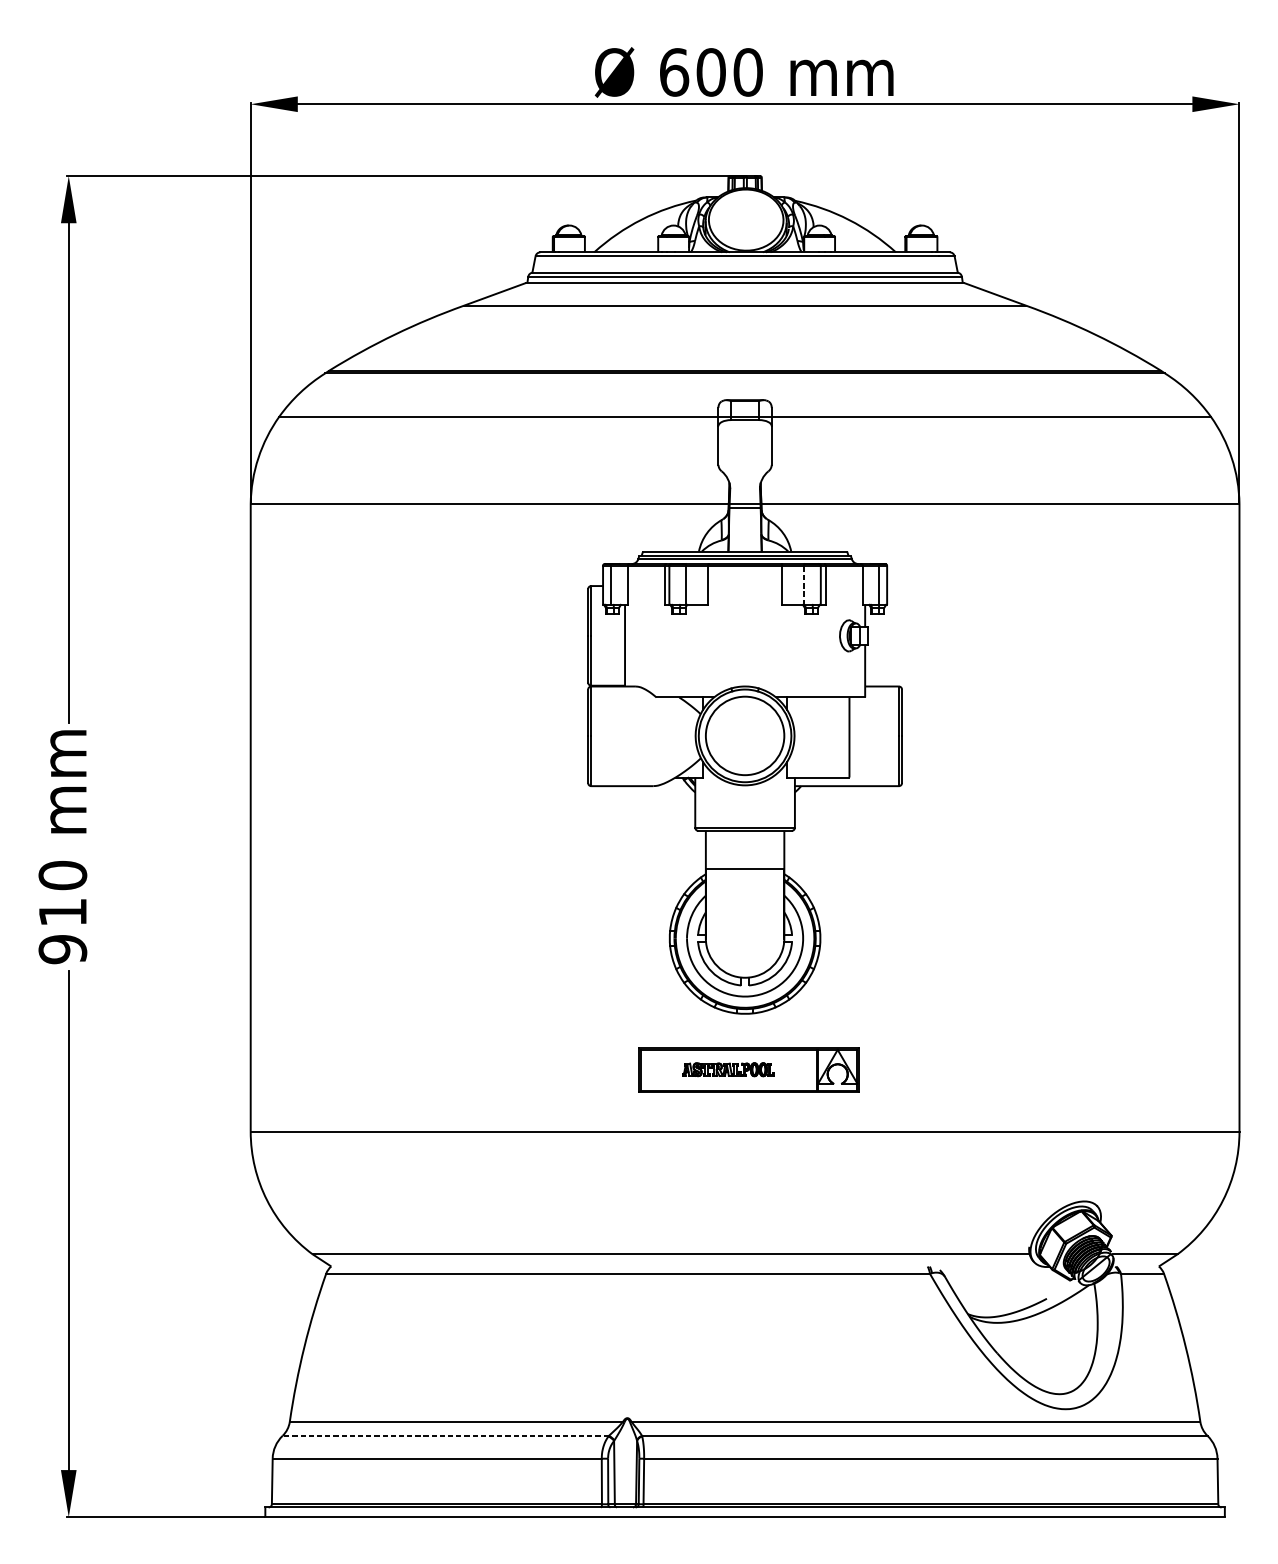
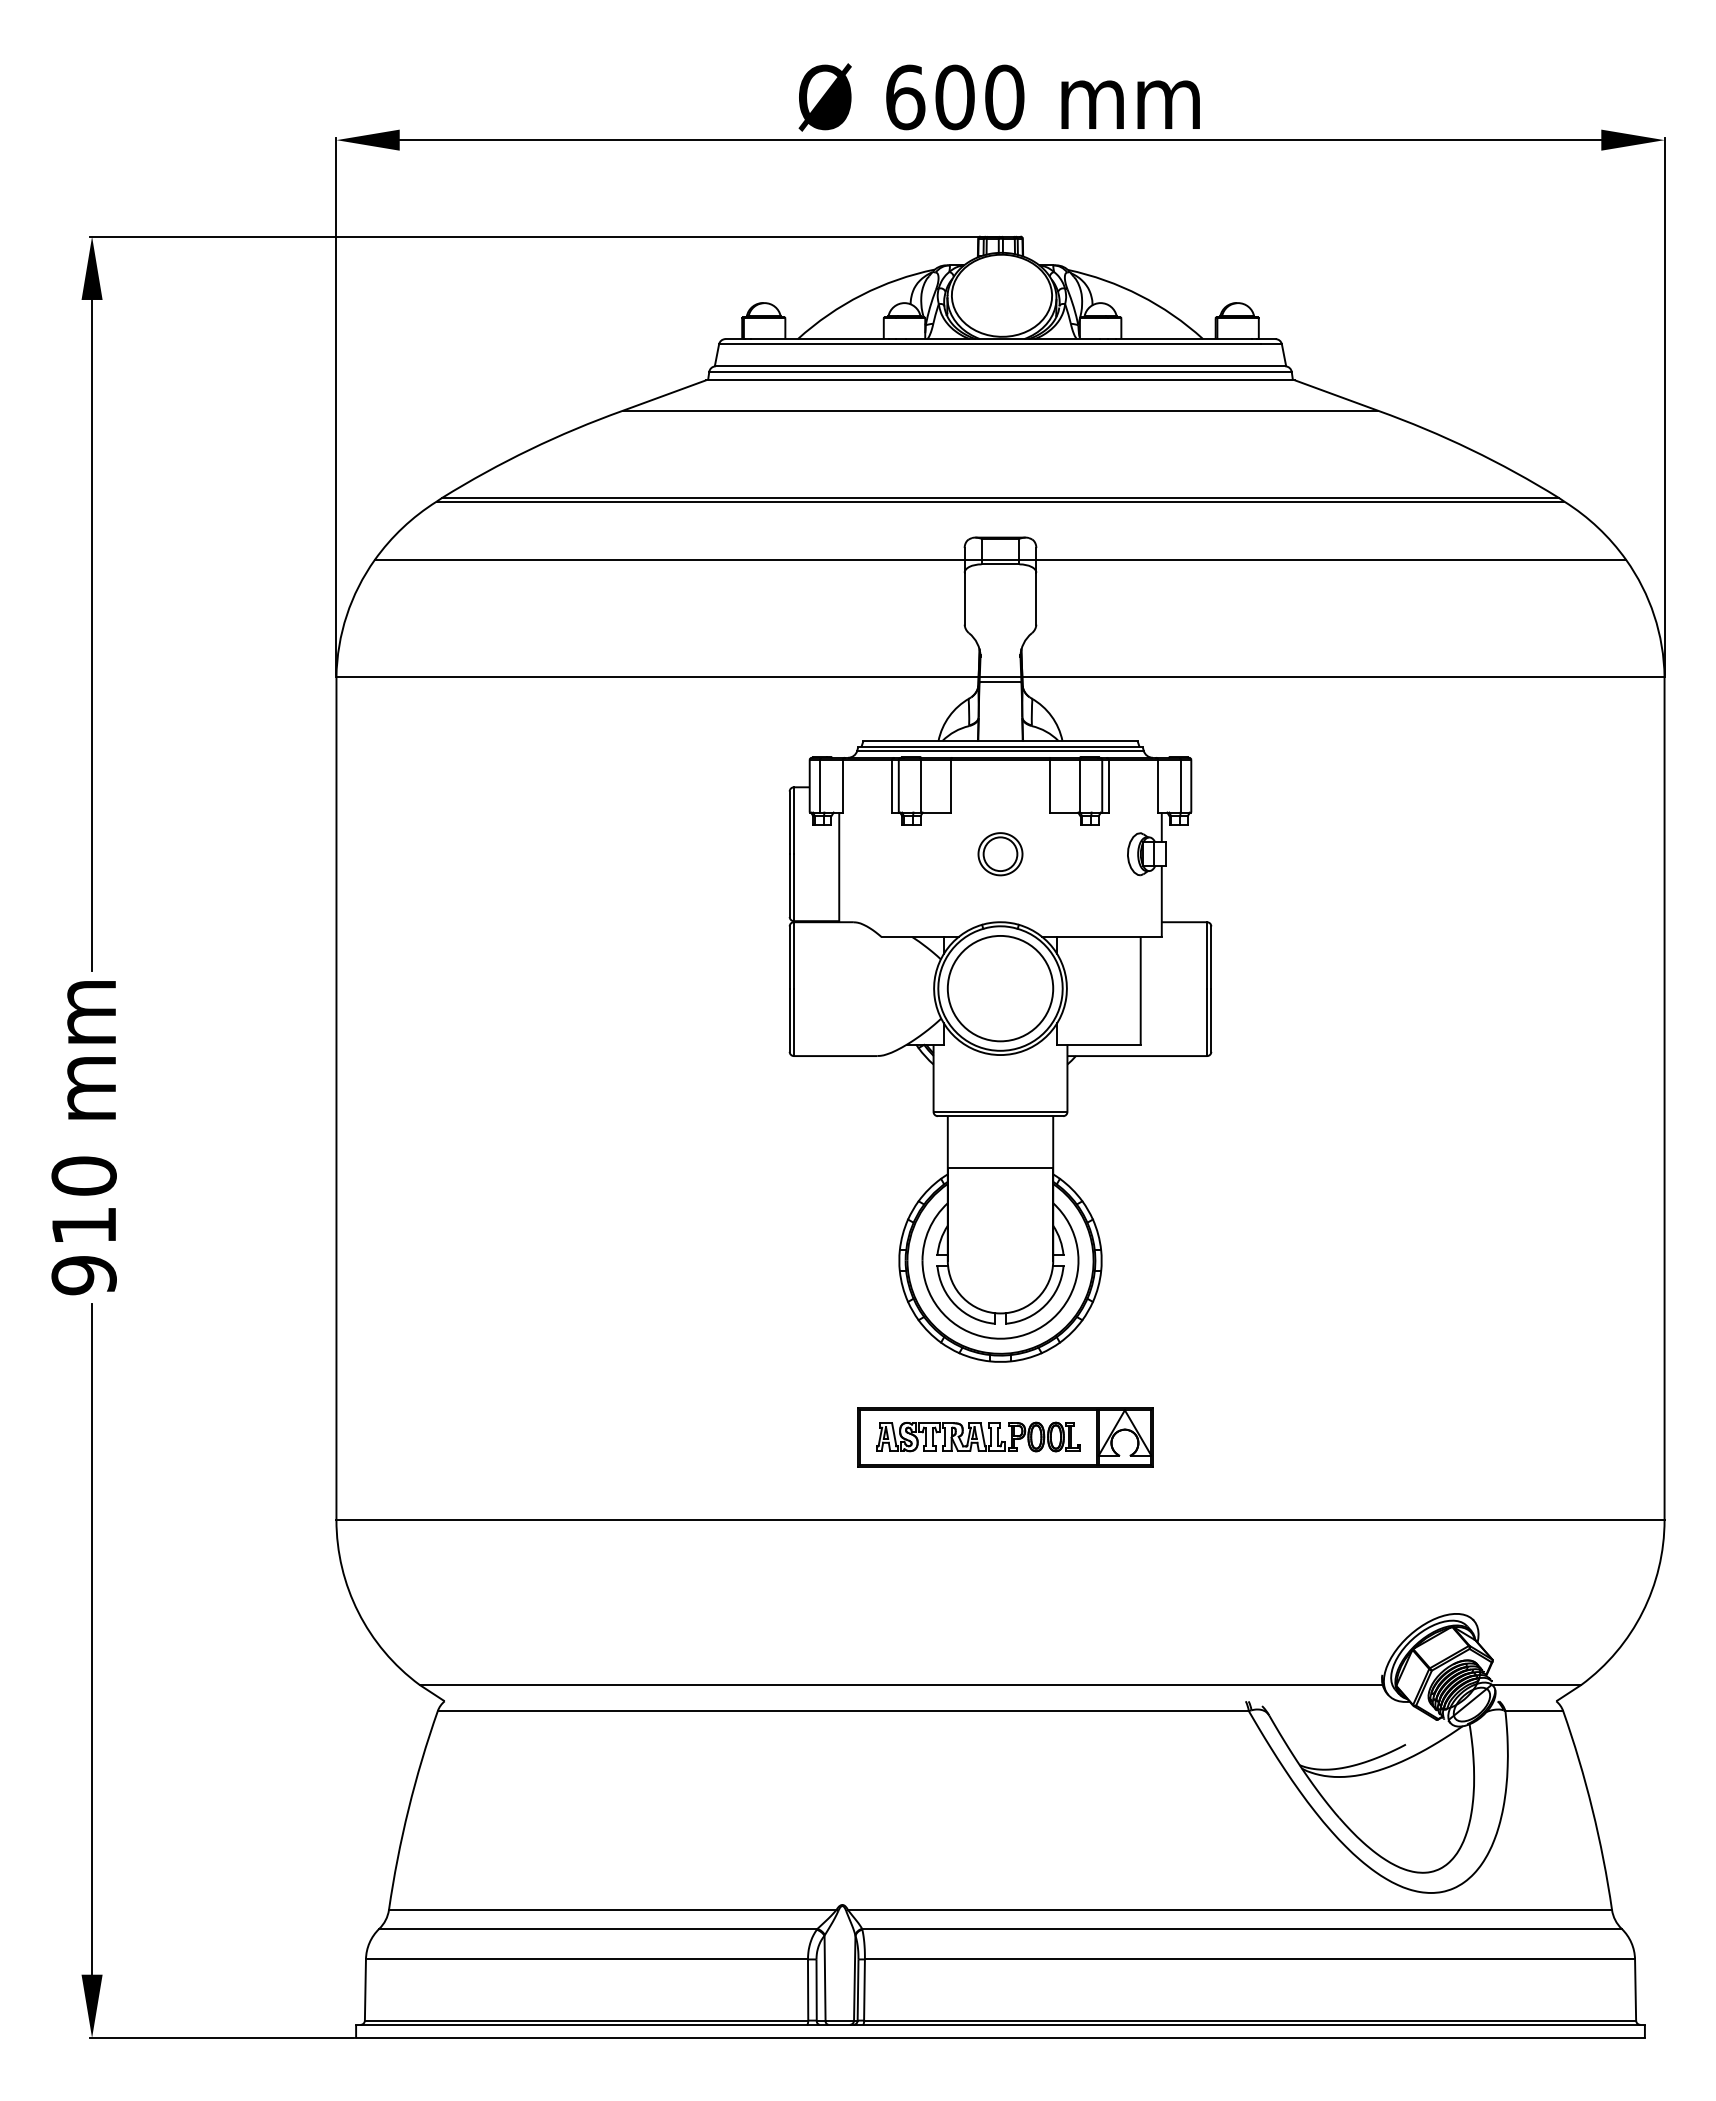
line: (803, 584) -> (1079, 785), dashed -> solid
part: (745, 636) -> (1000, 854), added
part: (728, 1069) -> (978, 1436), size x1.67
line: (445, 1435) -> (597, 1928), dashed -> solid

